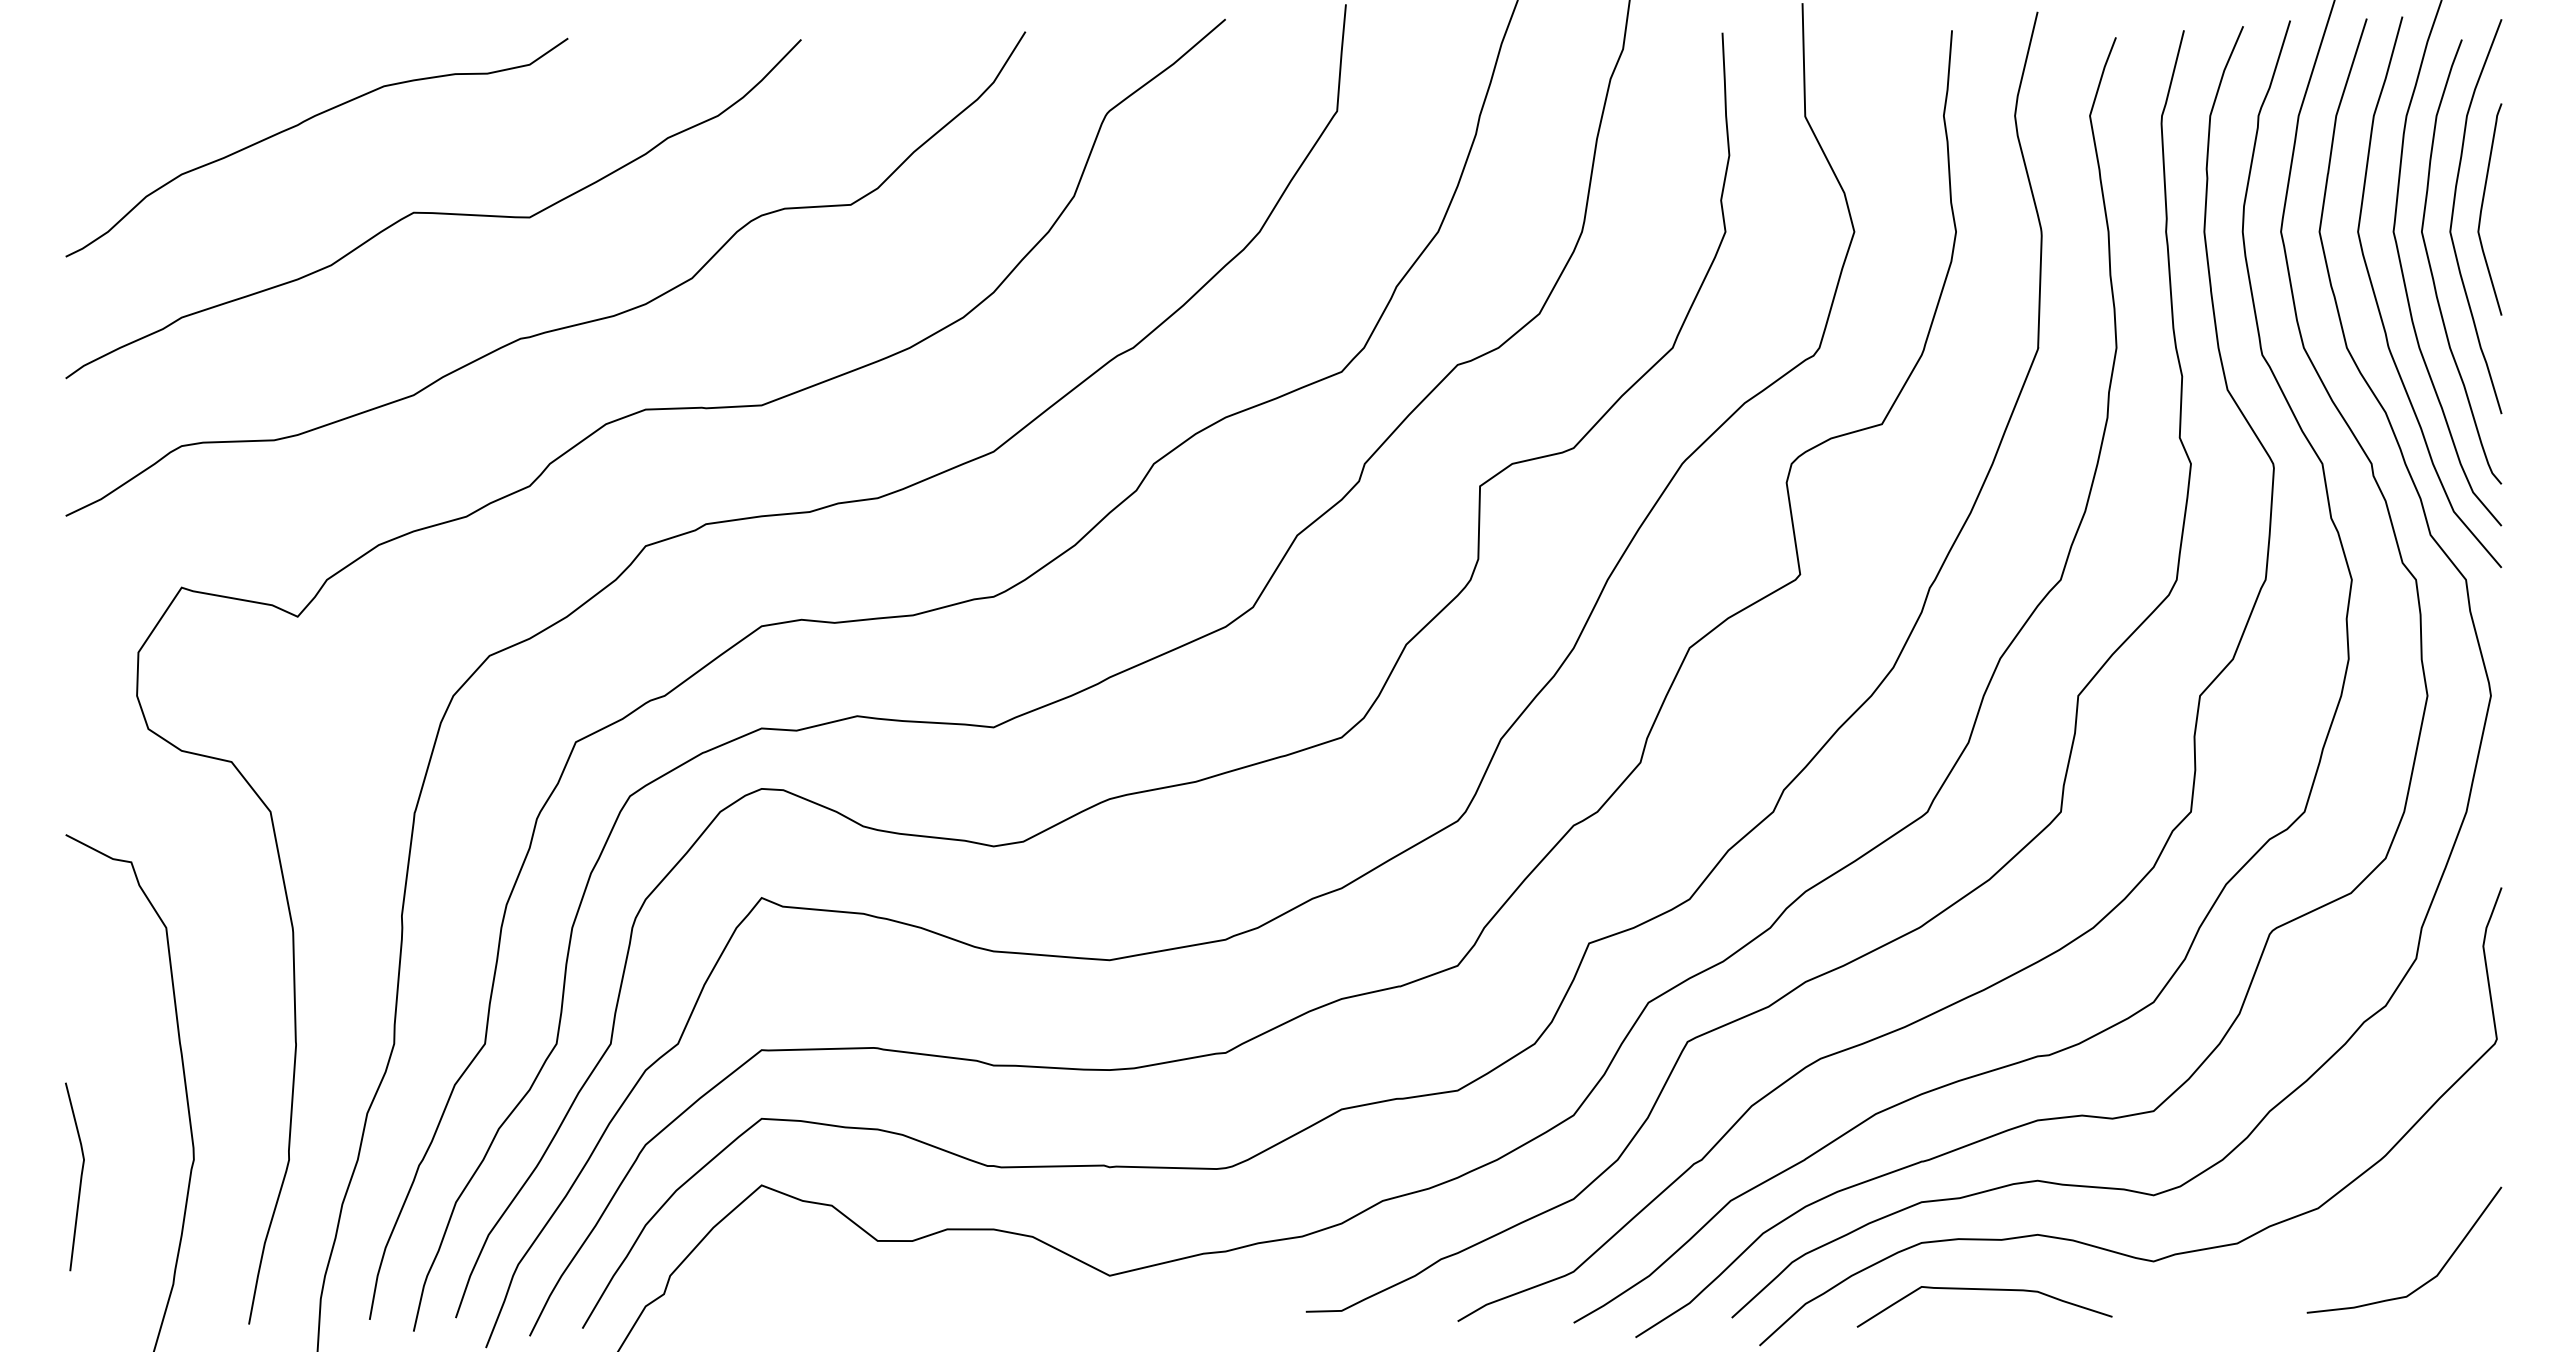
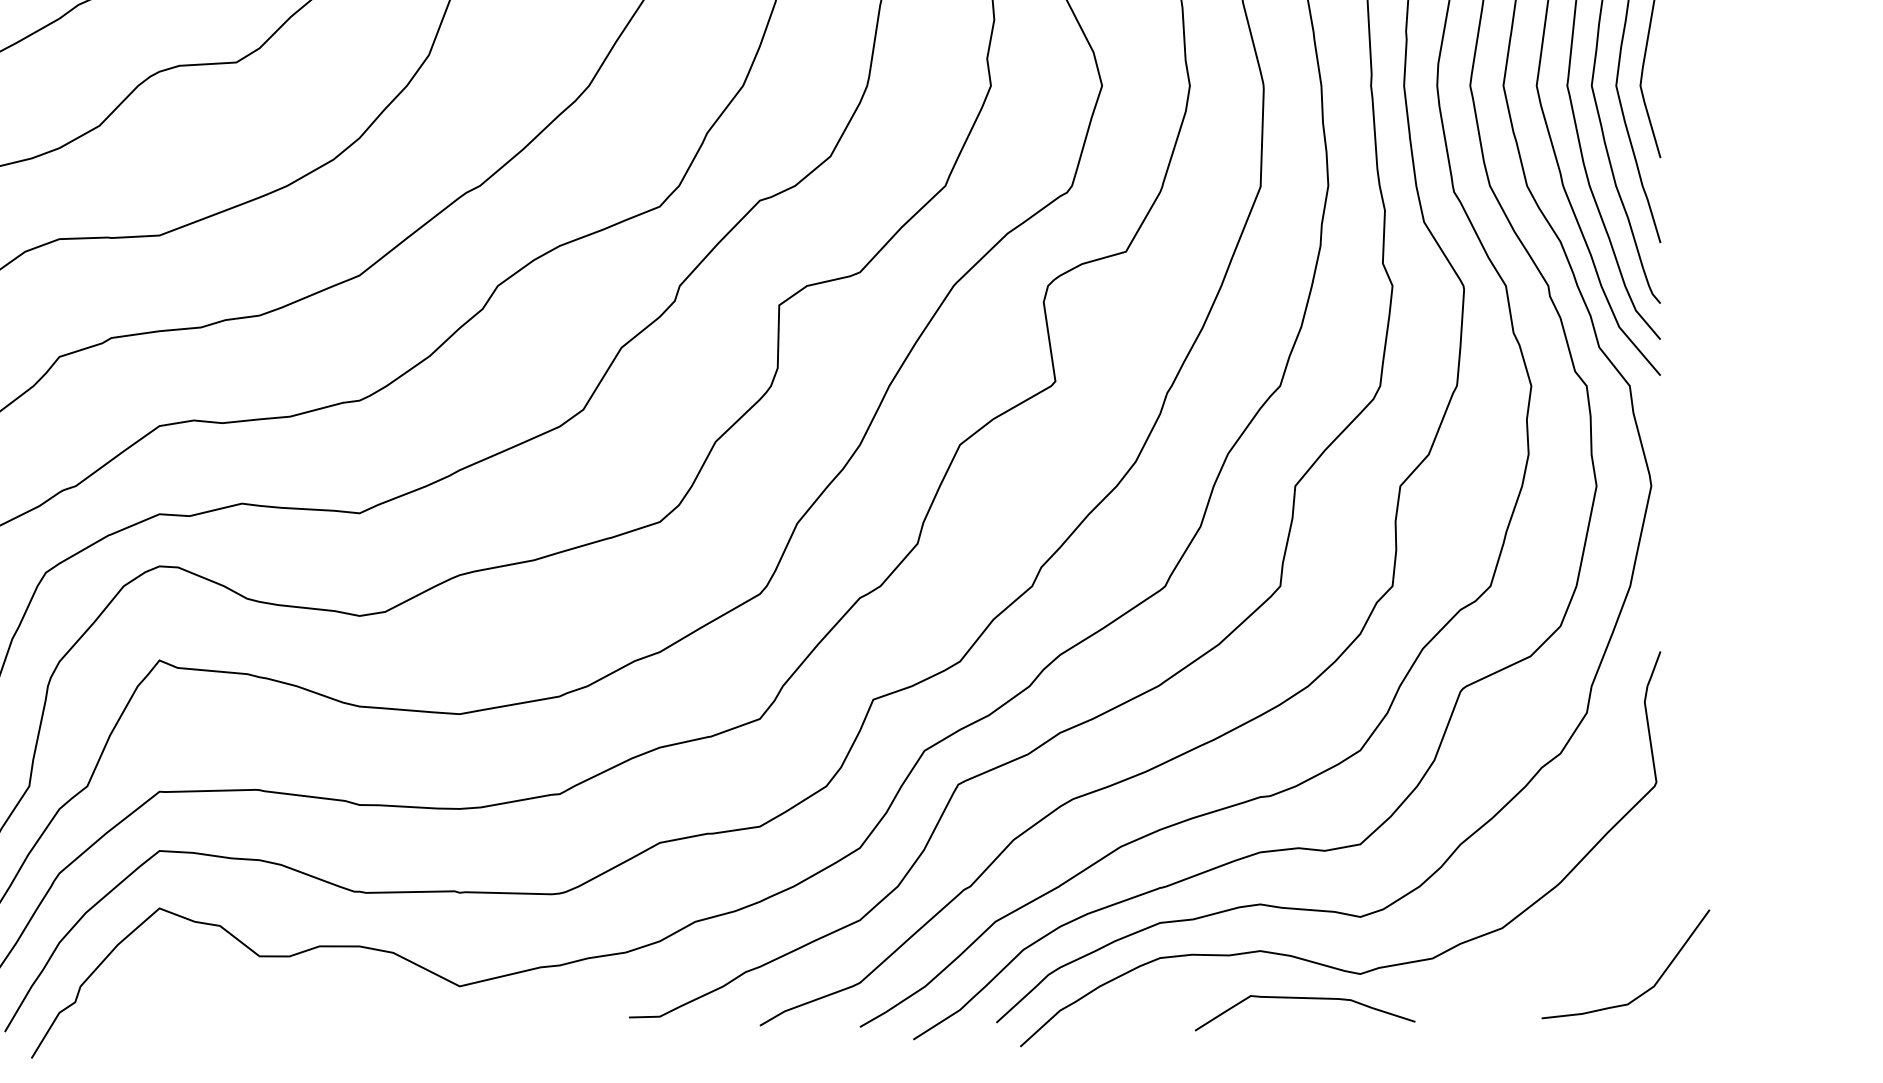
curve: (2426, 1281) -> (1644, 991), moved
curve: (1984, 1290) -> (1305, 999), moved

